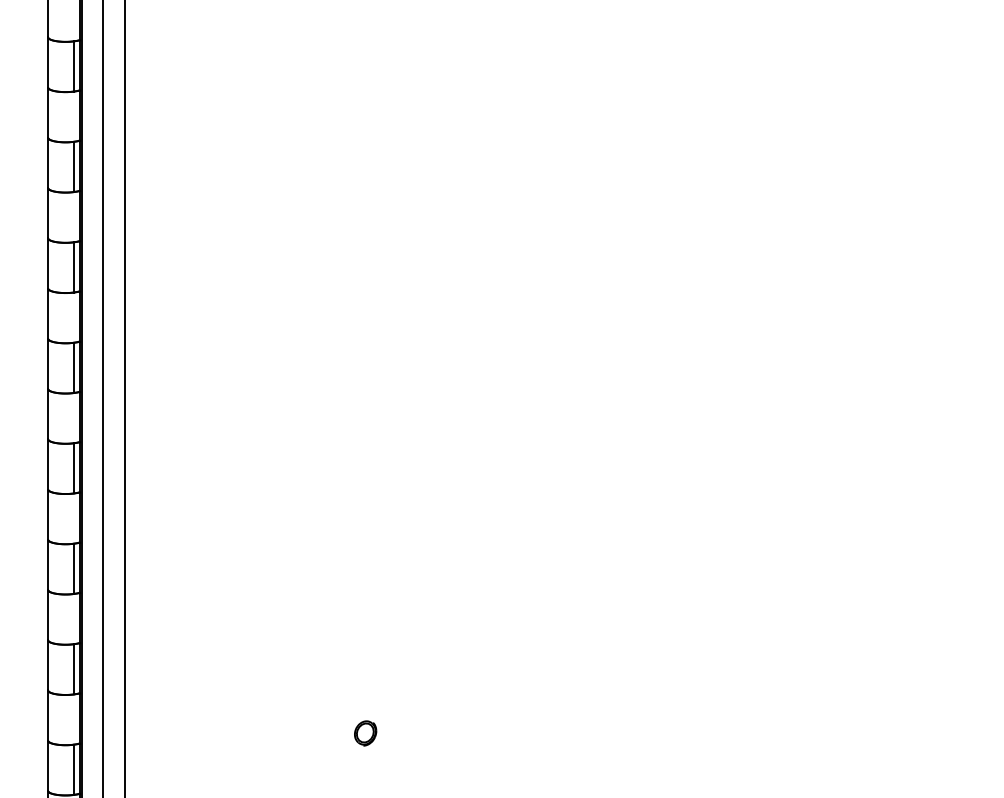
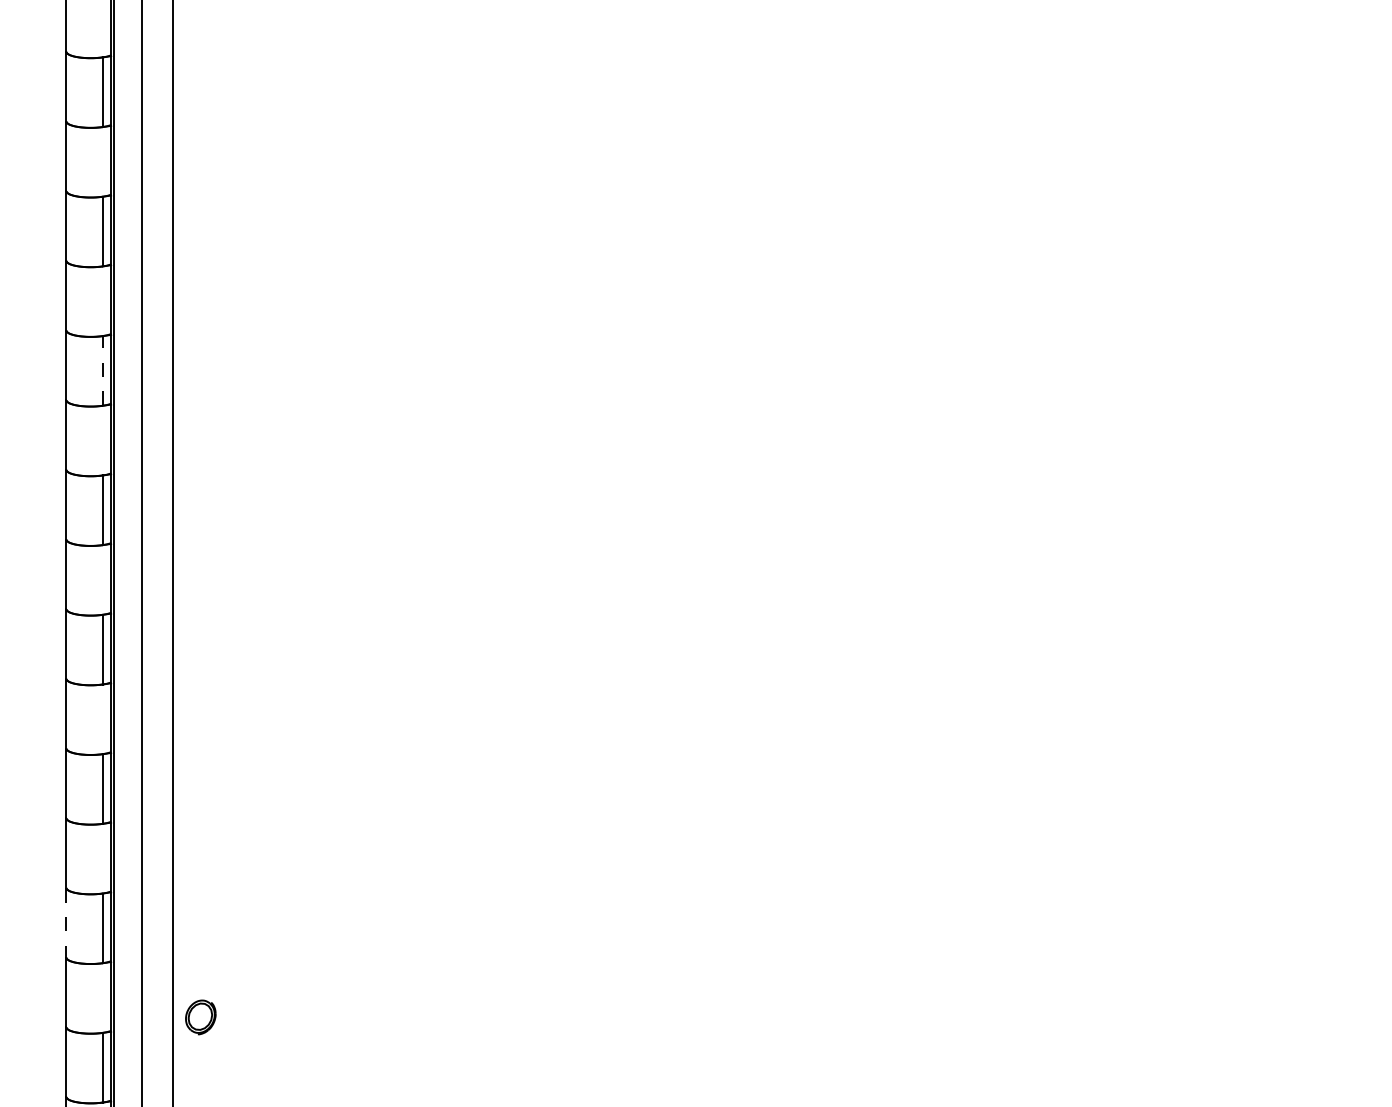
line: (74, 267) -> (102, 370), solid -> dashed
line: (48, 665) -> (66, 922), solid -> dashed
part: (365, 733) -> (200, 1017), moved

